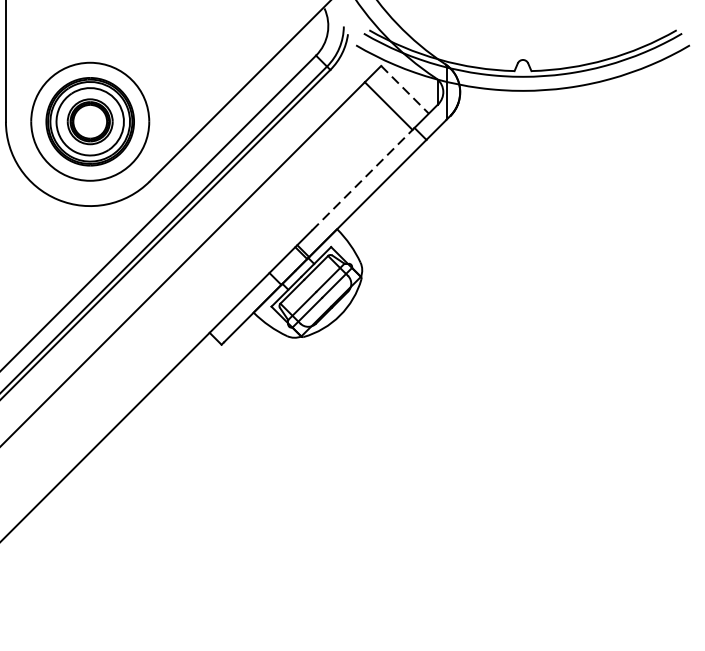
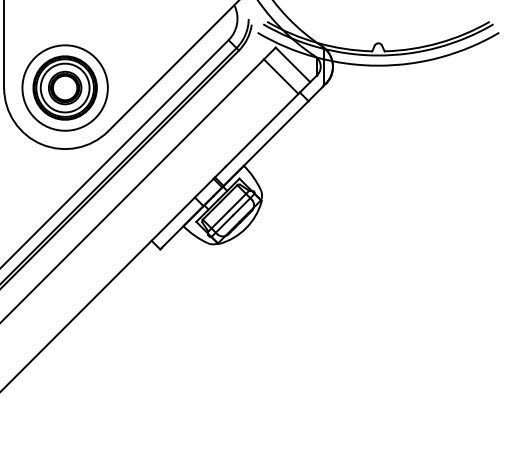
line: (405, 90) -> (293, 65), dashed -> solid
line: (364, 179) -> (263, 129), dashed -> solid

